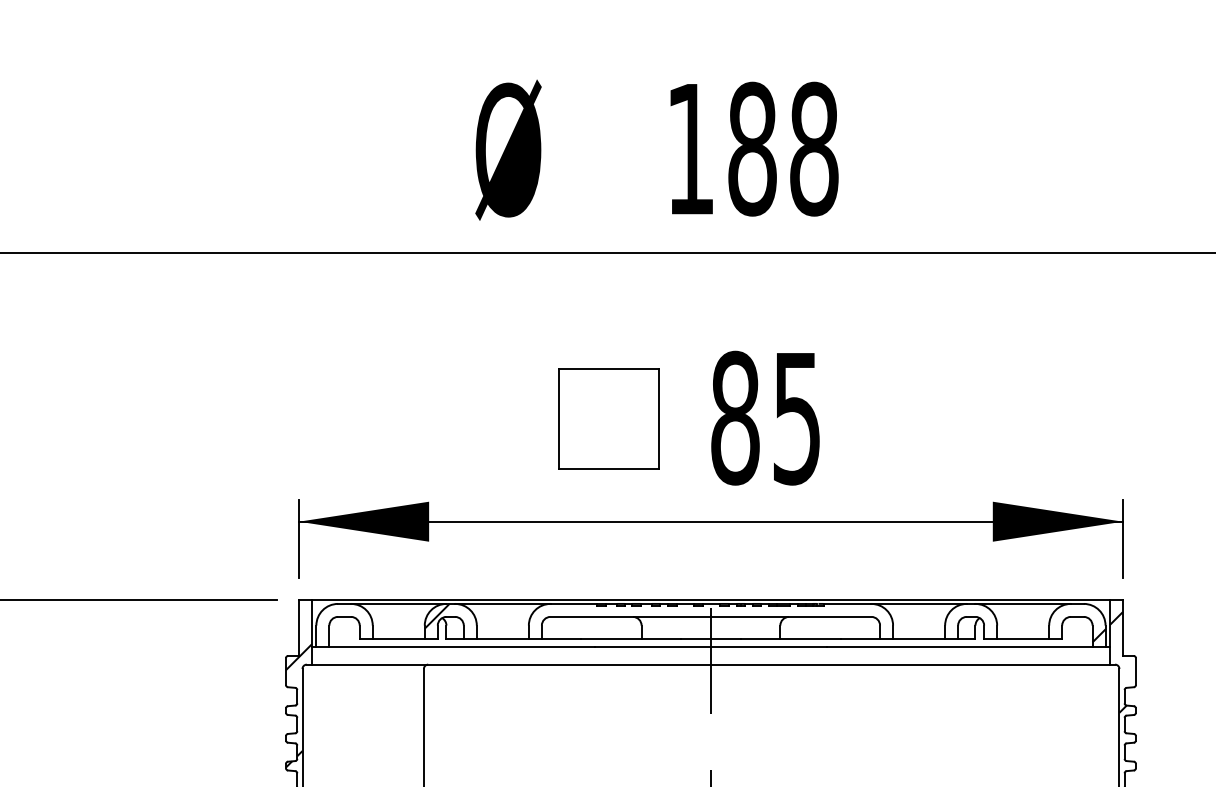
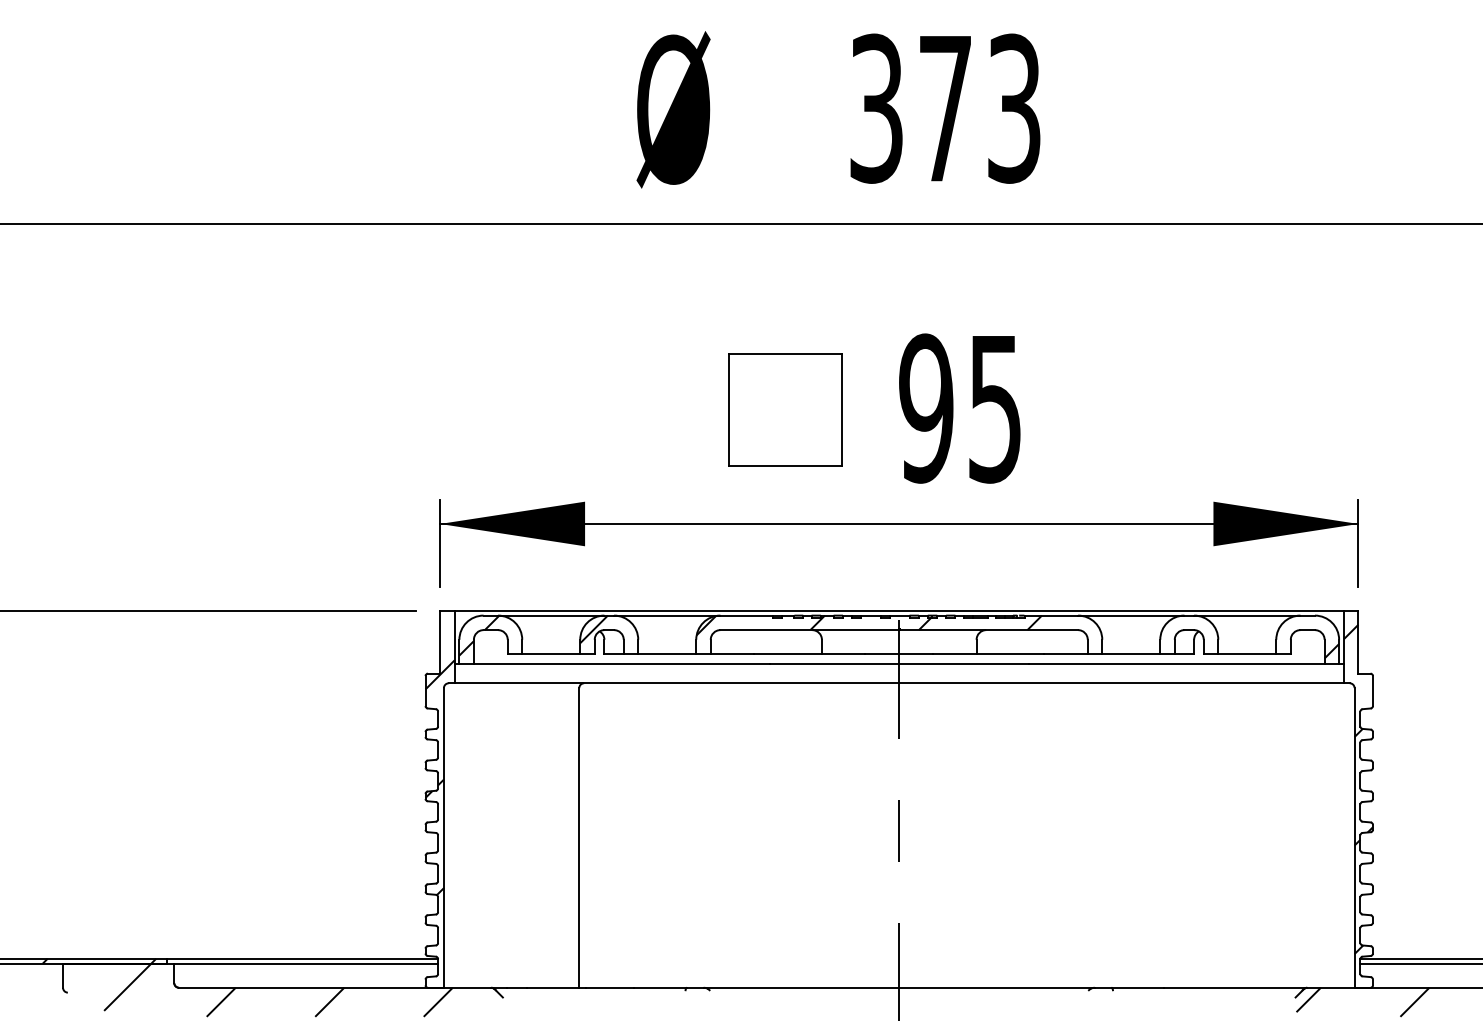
text: (752, 148) -> (945, 108), 188 -> 373
text: (735, 418) -> (926, 408), 85 -> 95
hatch: (683, 612) -> (868, 625), added
hatch: (334, 621) -> (479, 635), added

